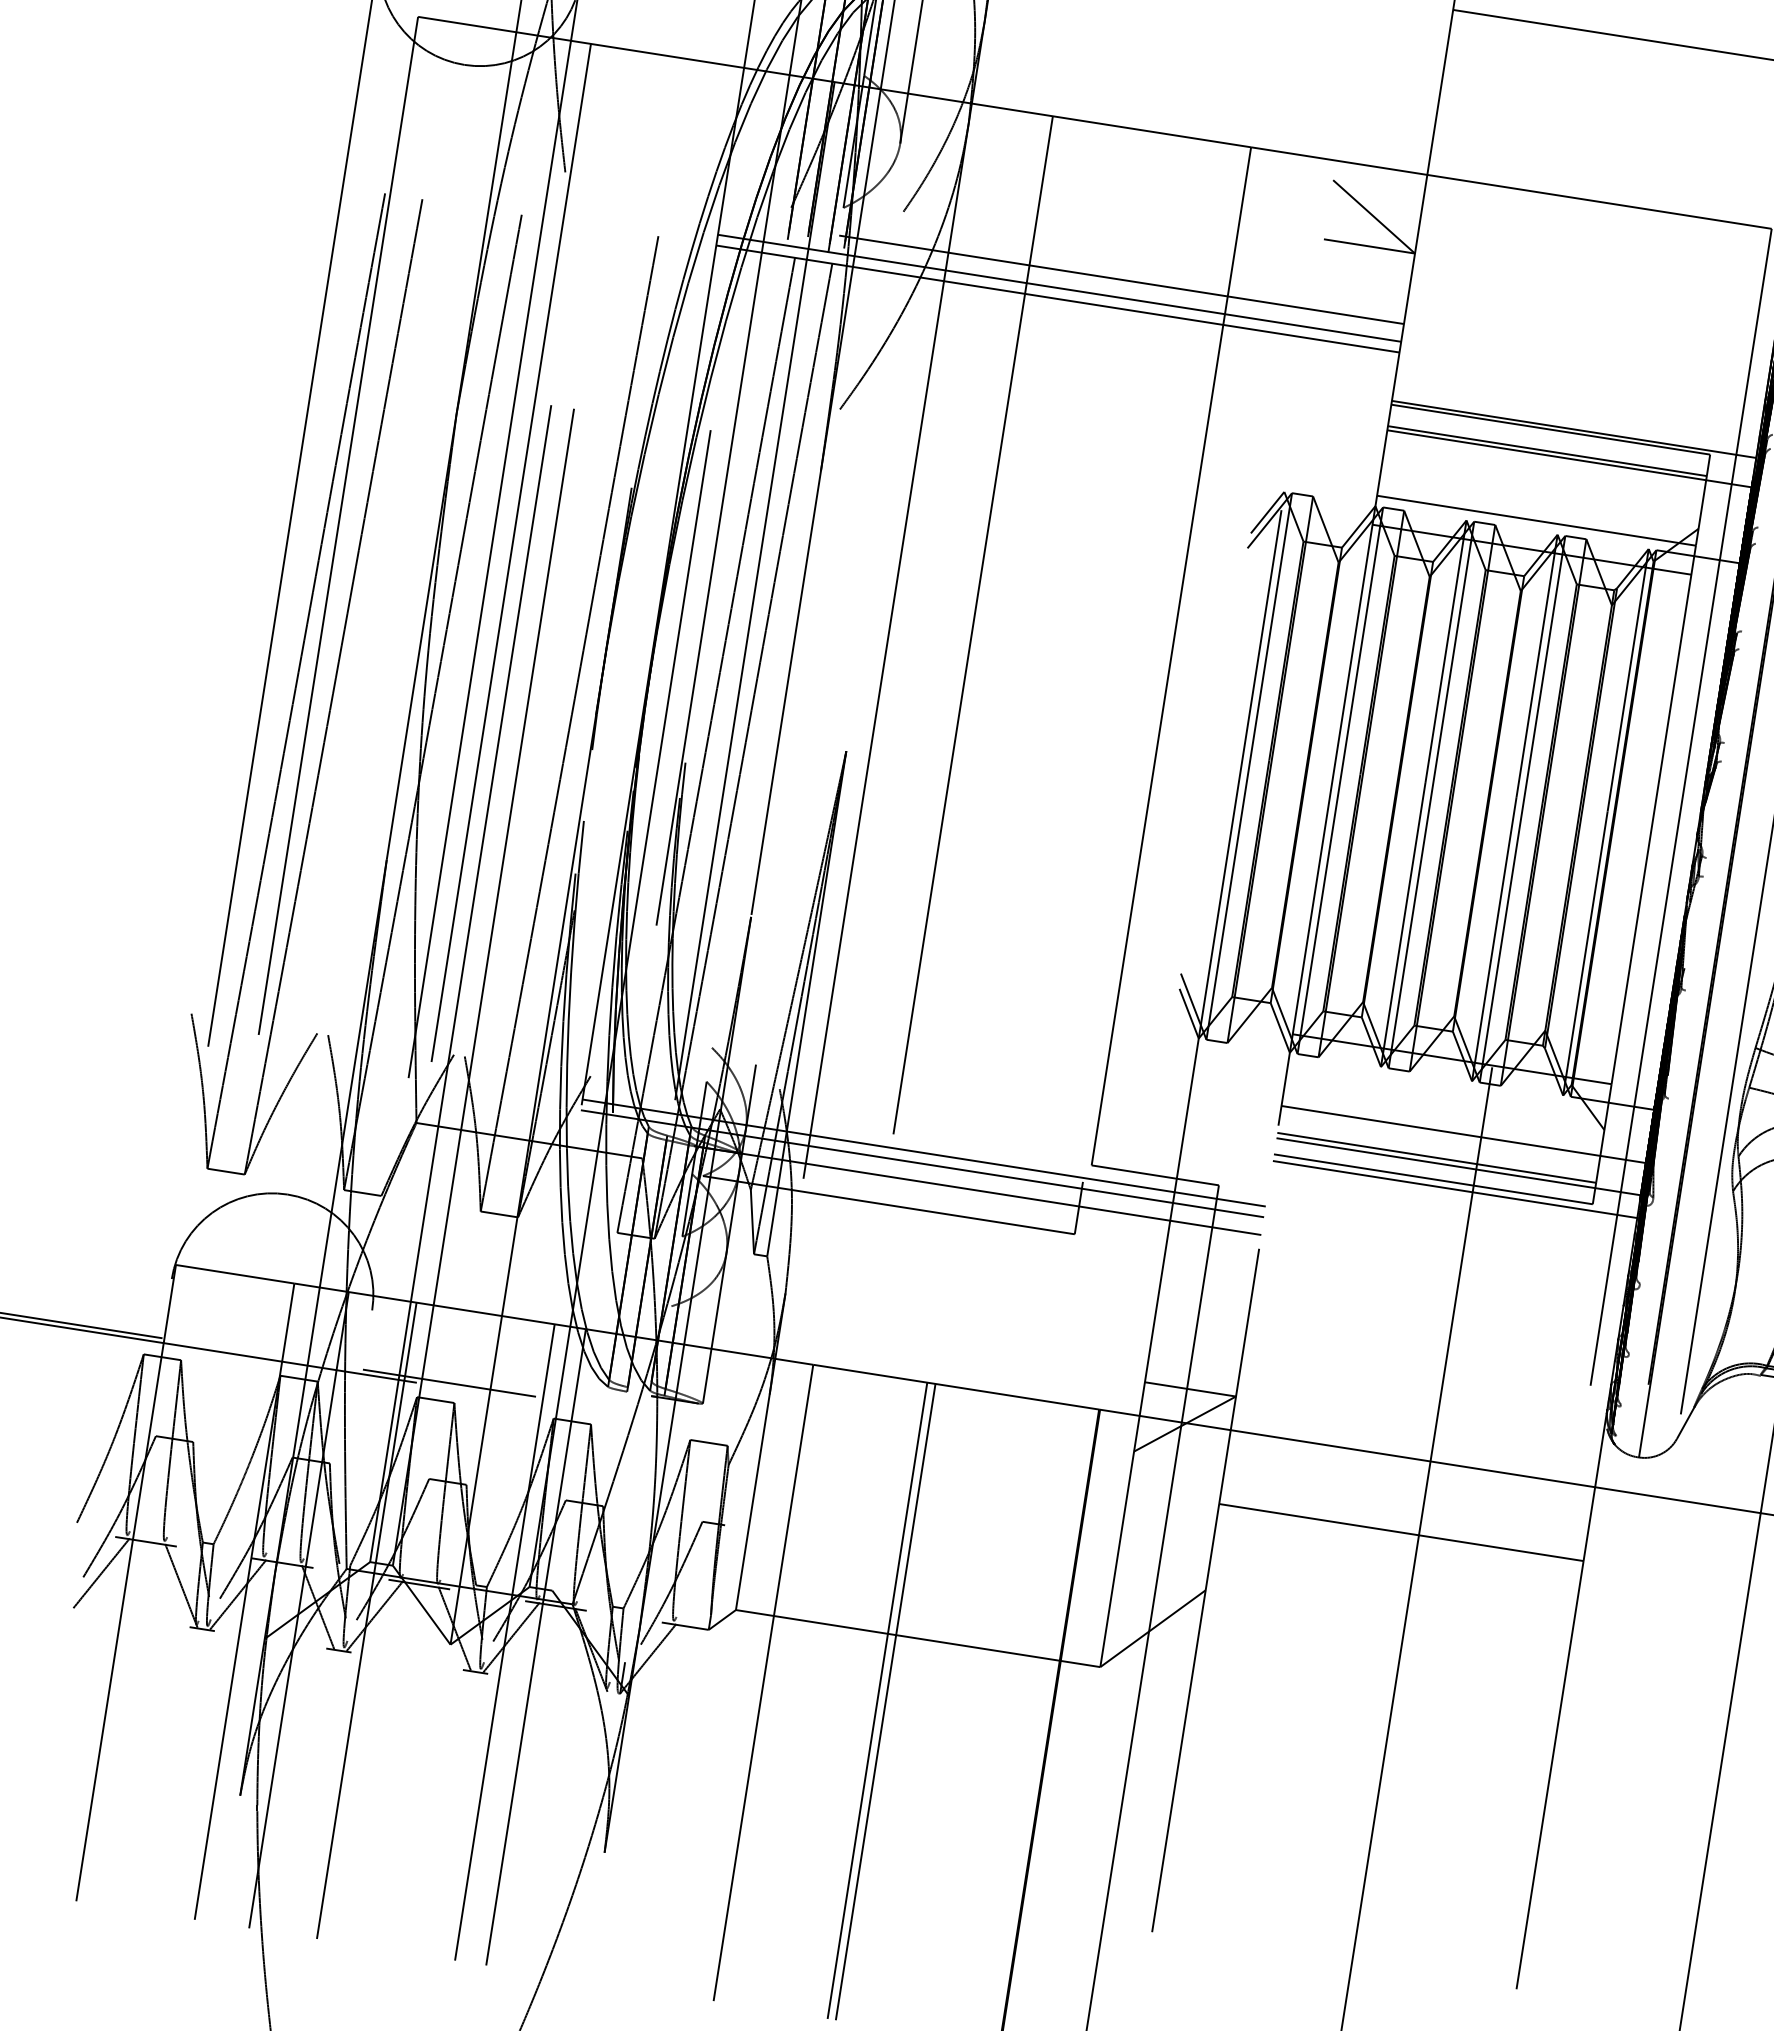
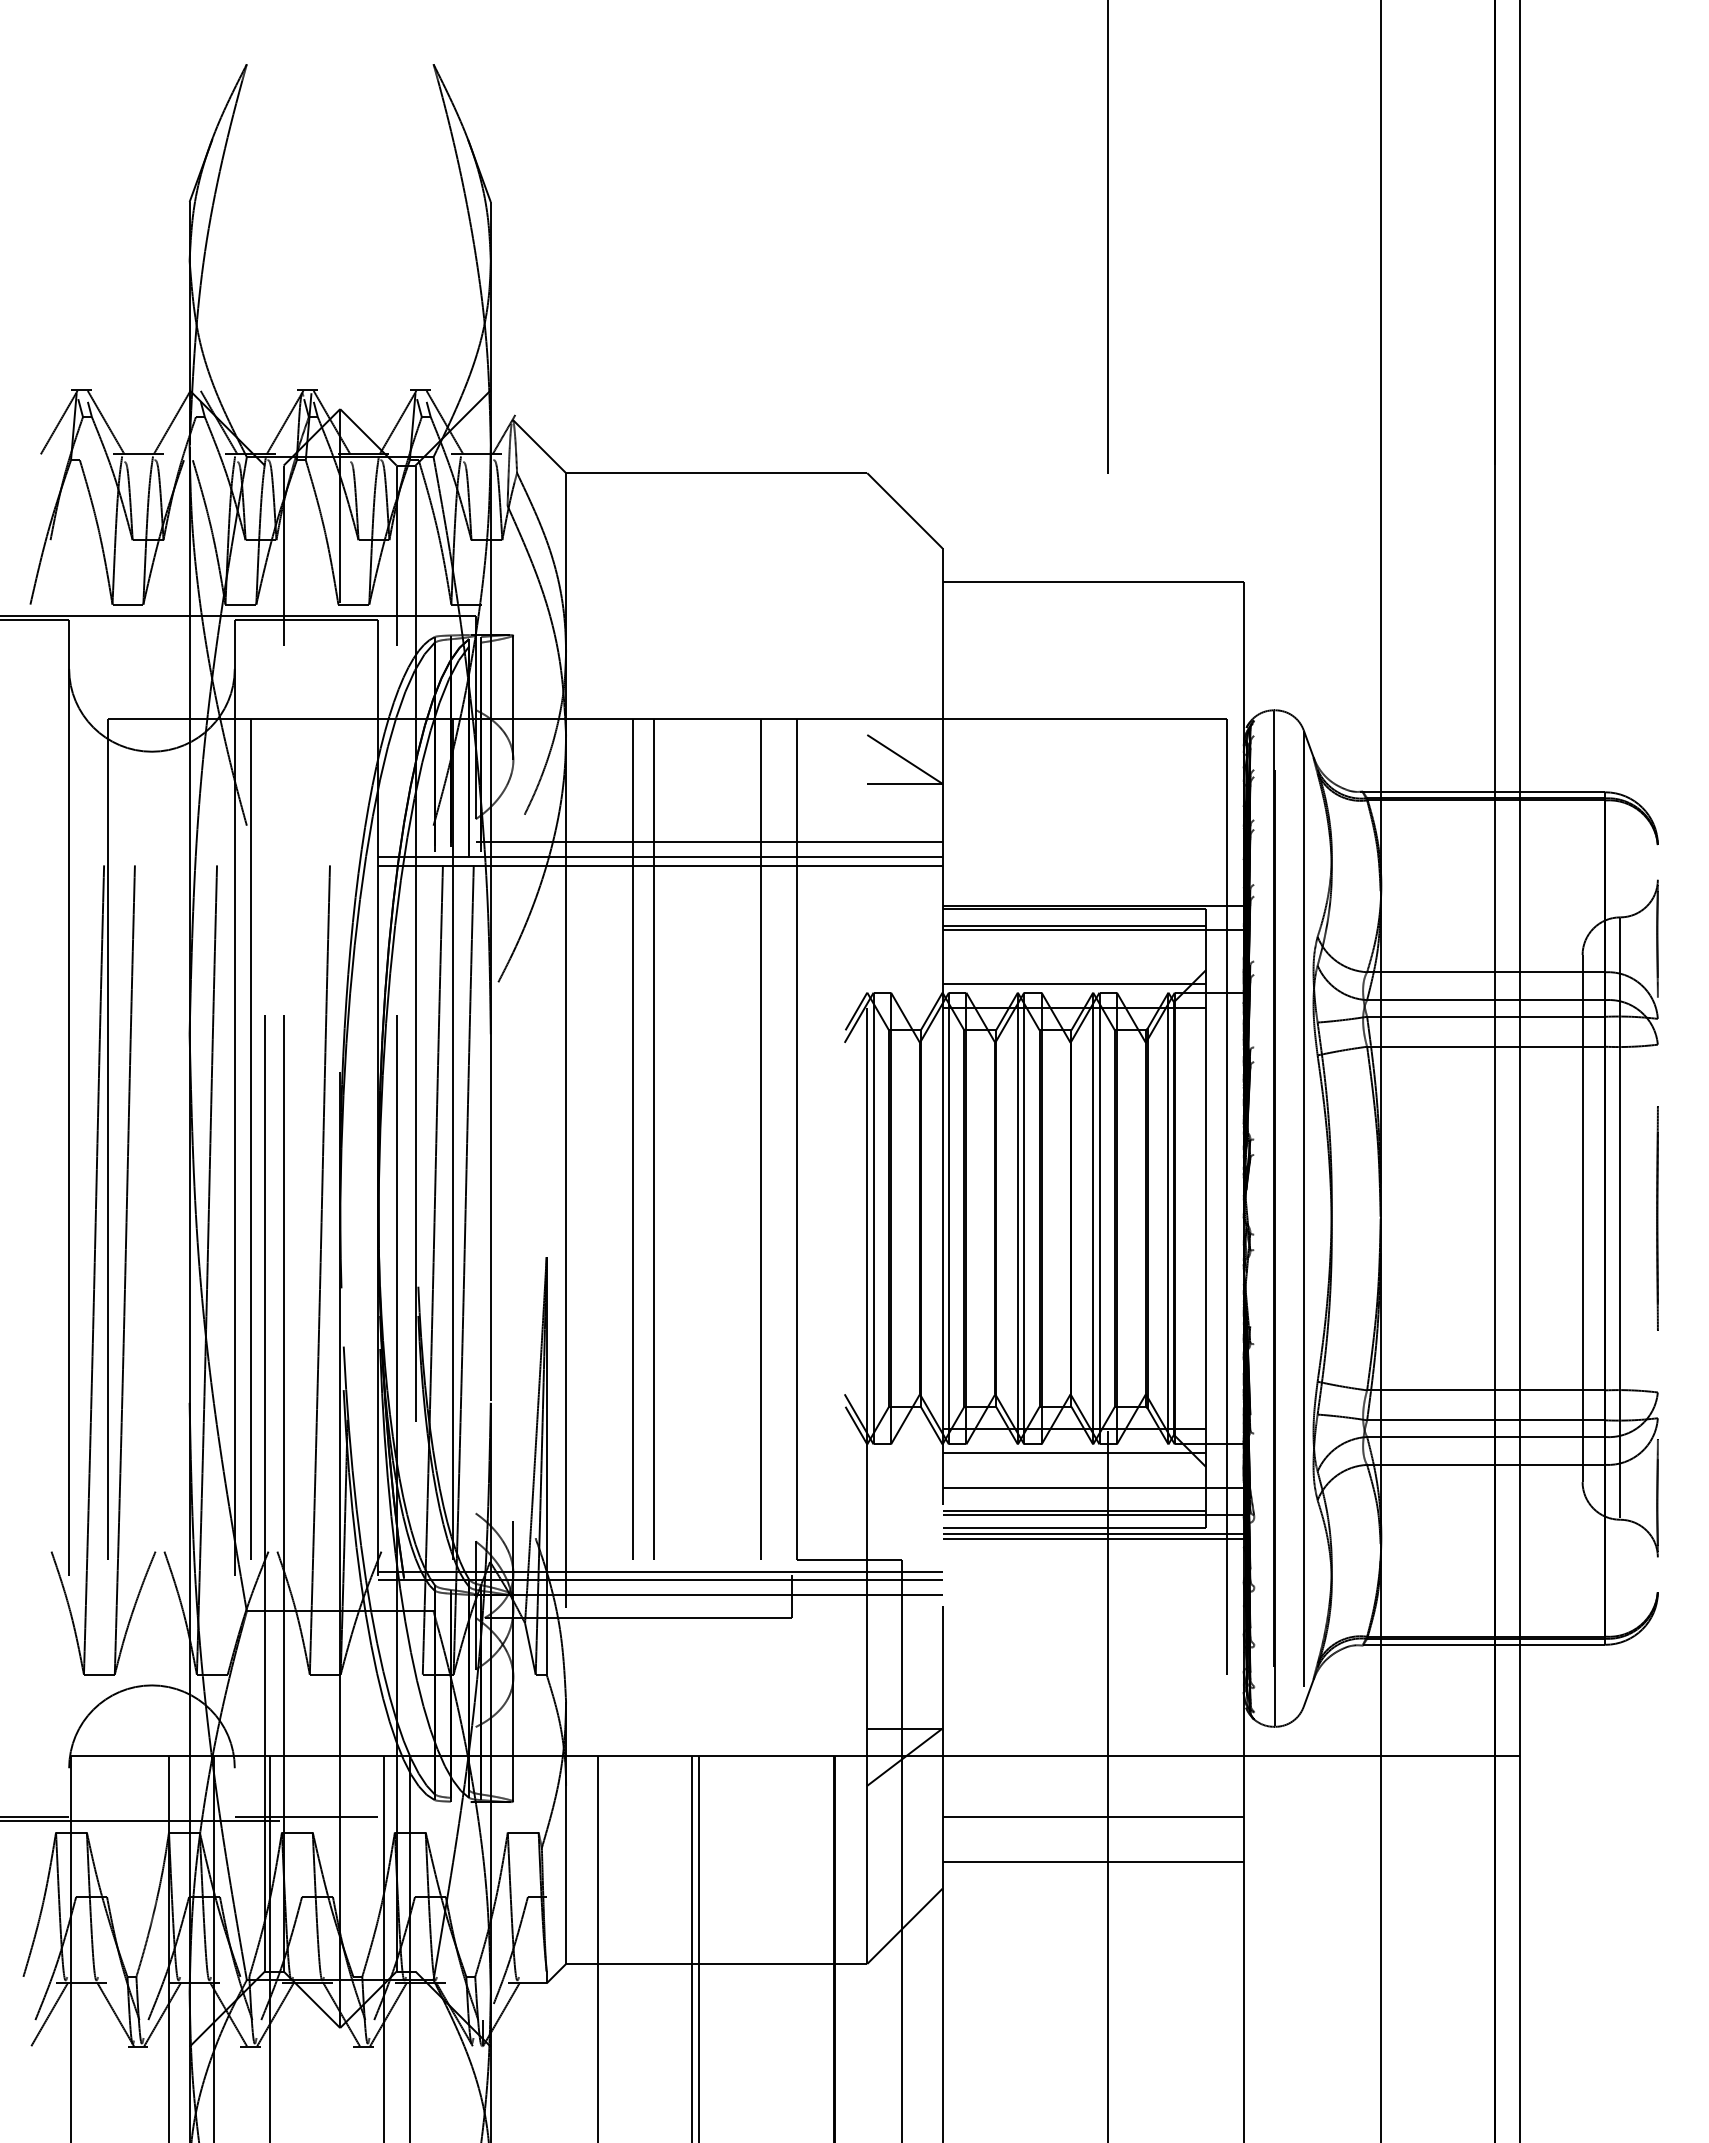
line: (999, 629) -> (654, 1139), added
line: (1128, 649) -> (761, 1139), added
line: (1447, 1088) -> (1074, 1453), added
line: (1453, 1196) -> (1092, 1539), added
line: (1392, 1586) -> (1092, 1862), added

